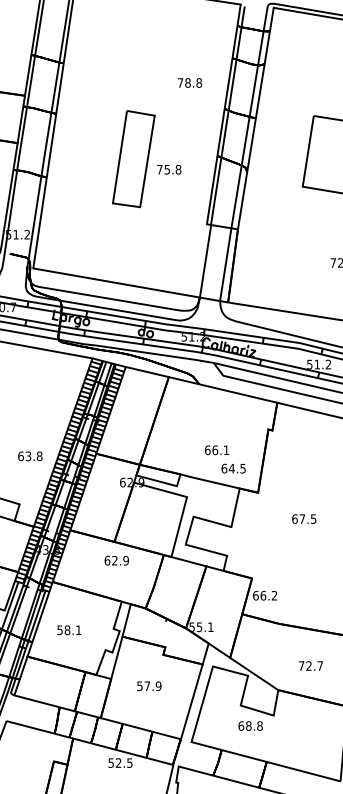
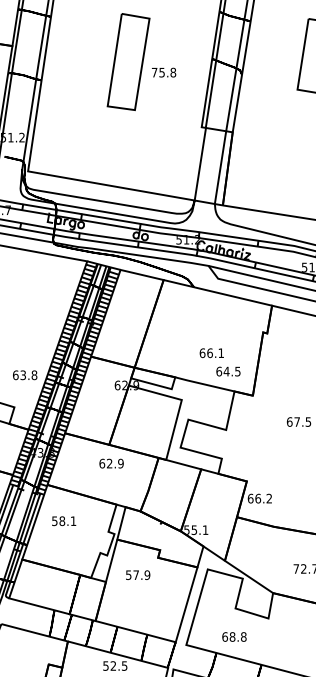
part: (30, 456) -> (25, 375), moved
part: (69, 630) -> (64, 521), moved
part: (149, 686) -> (138, 575), moved
part: (250, 725) -> (234, 636), moved

